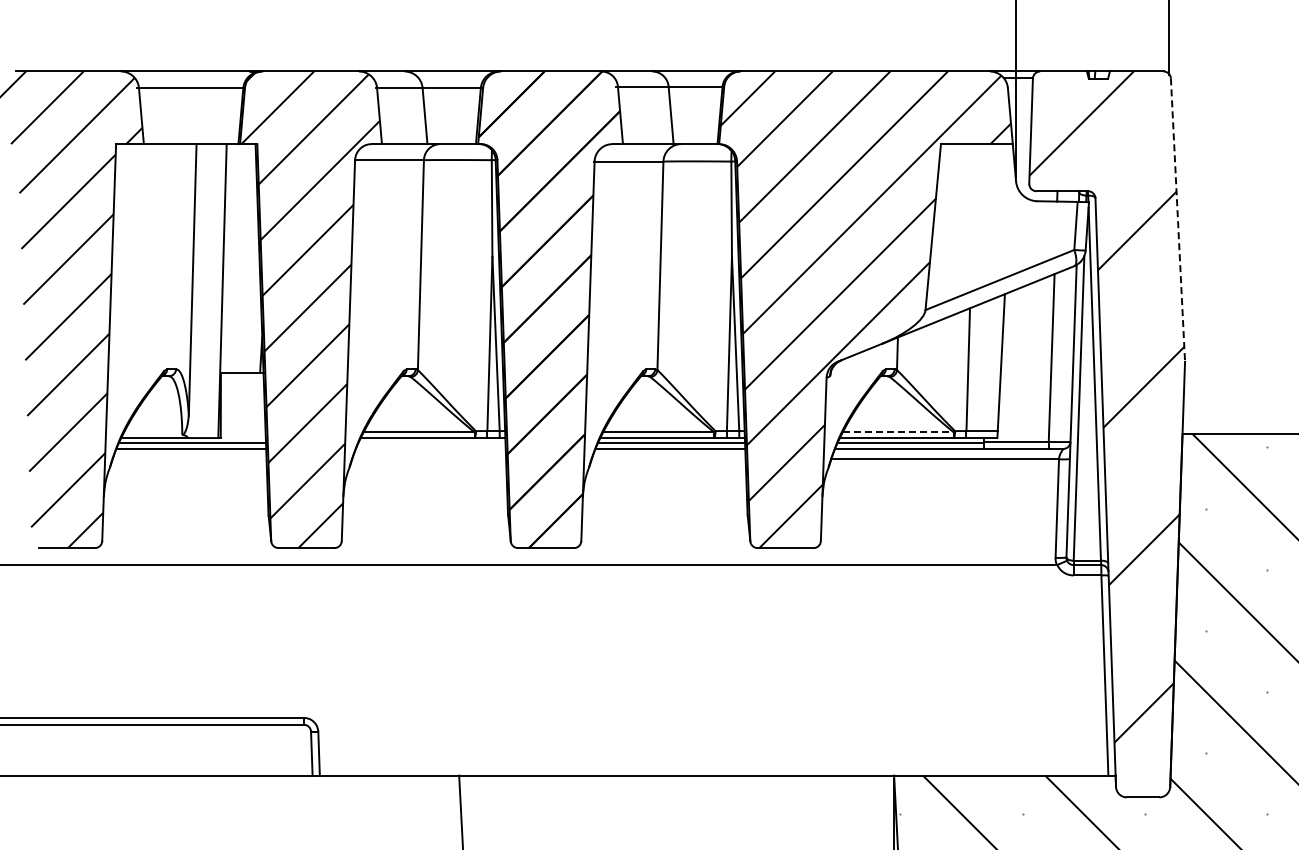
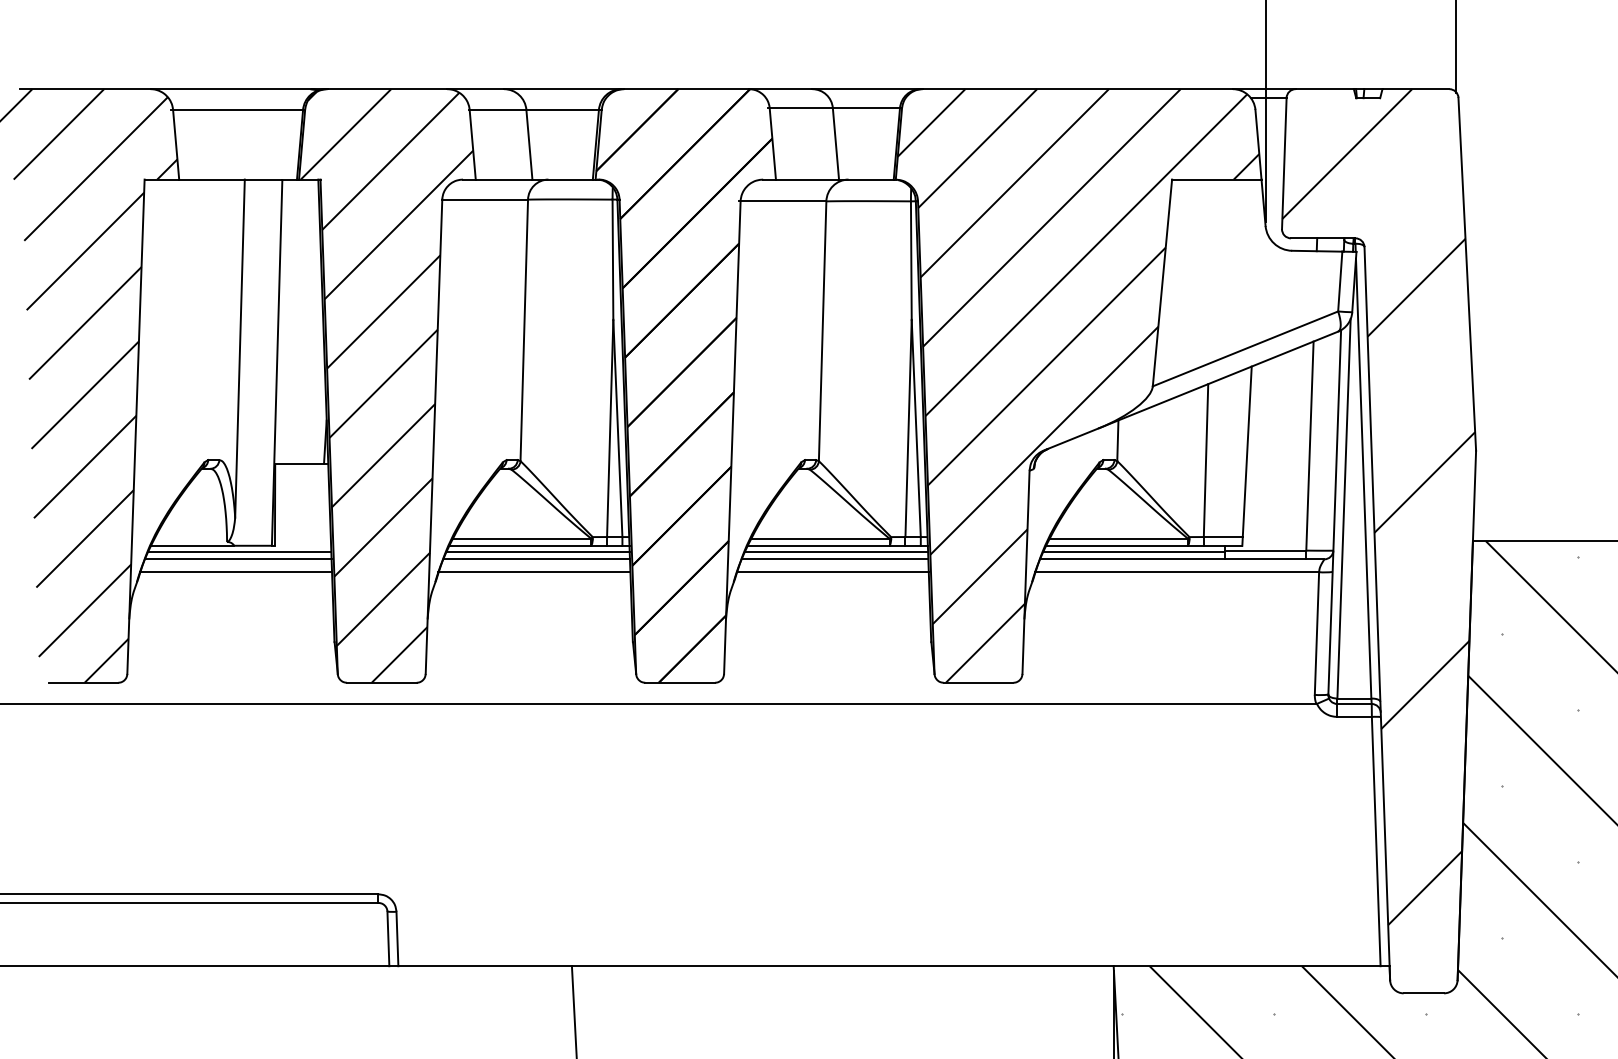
line: (1177, 220) -> (1466, 274), dashed -> solid
line: (898, 432) -> (1119, 538), dashed -> solid
line: (431, 442) -> (537, 551), added
line: (430, 448) -> (536, 558), added
line: (189, 459) -> (236, 572), added
line: (428, 459) -> (533, 572), added
line: (668, 459) -> (832, 572), added

